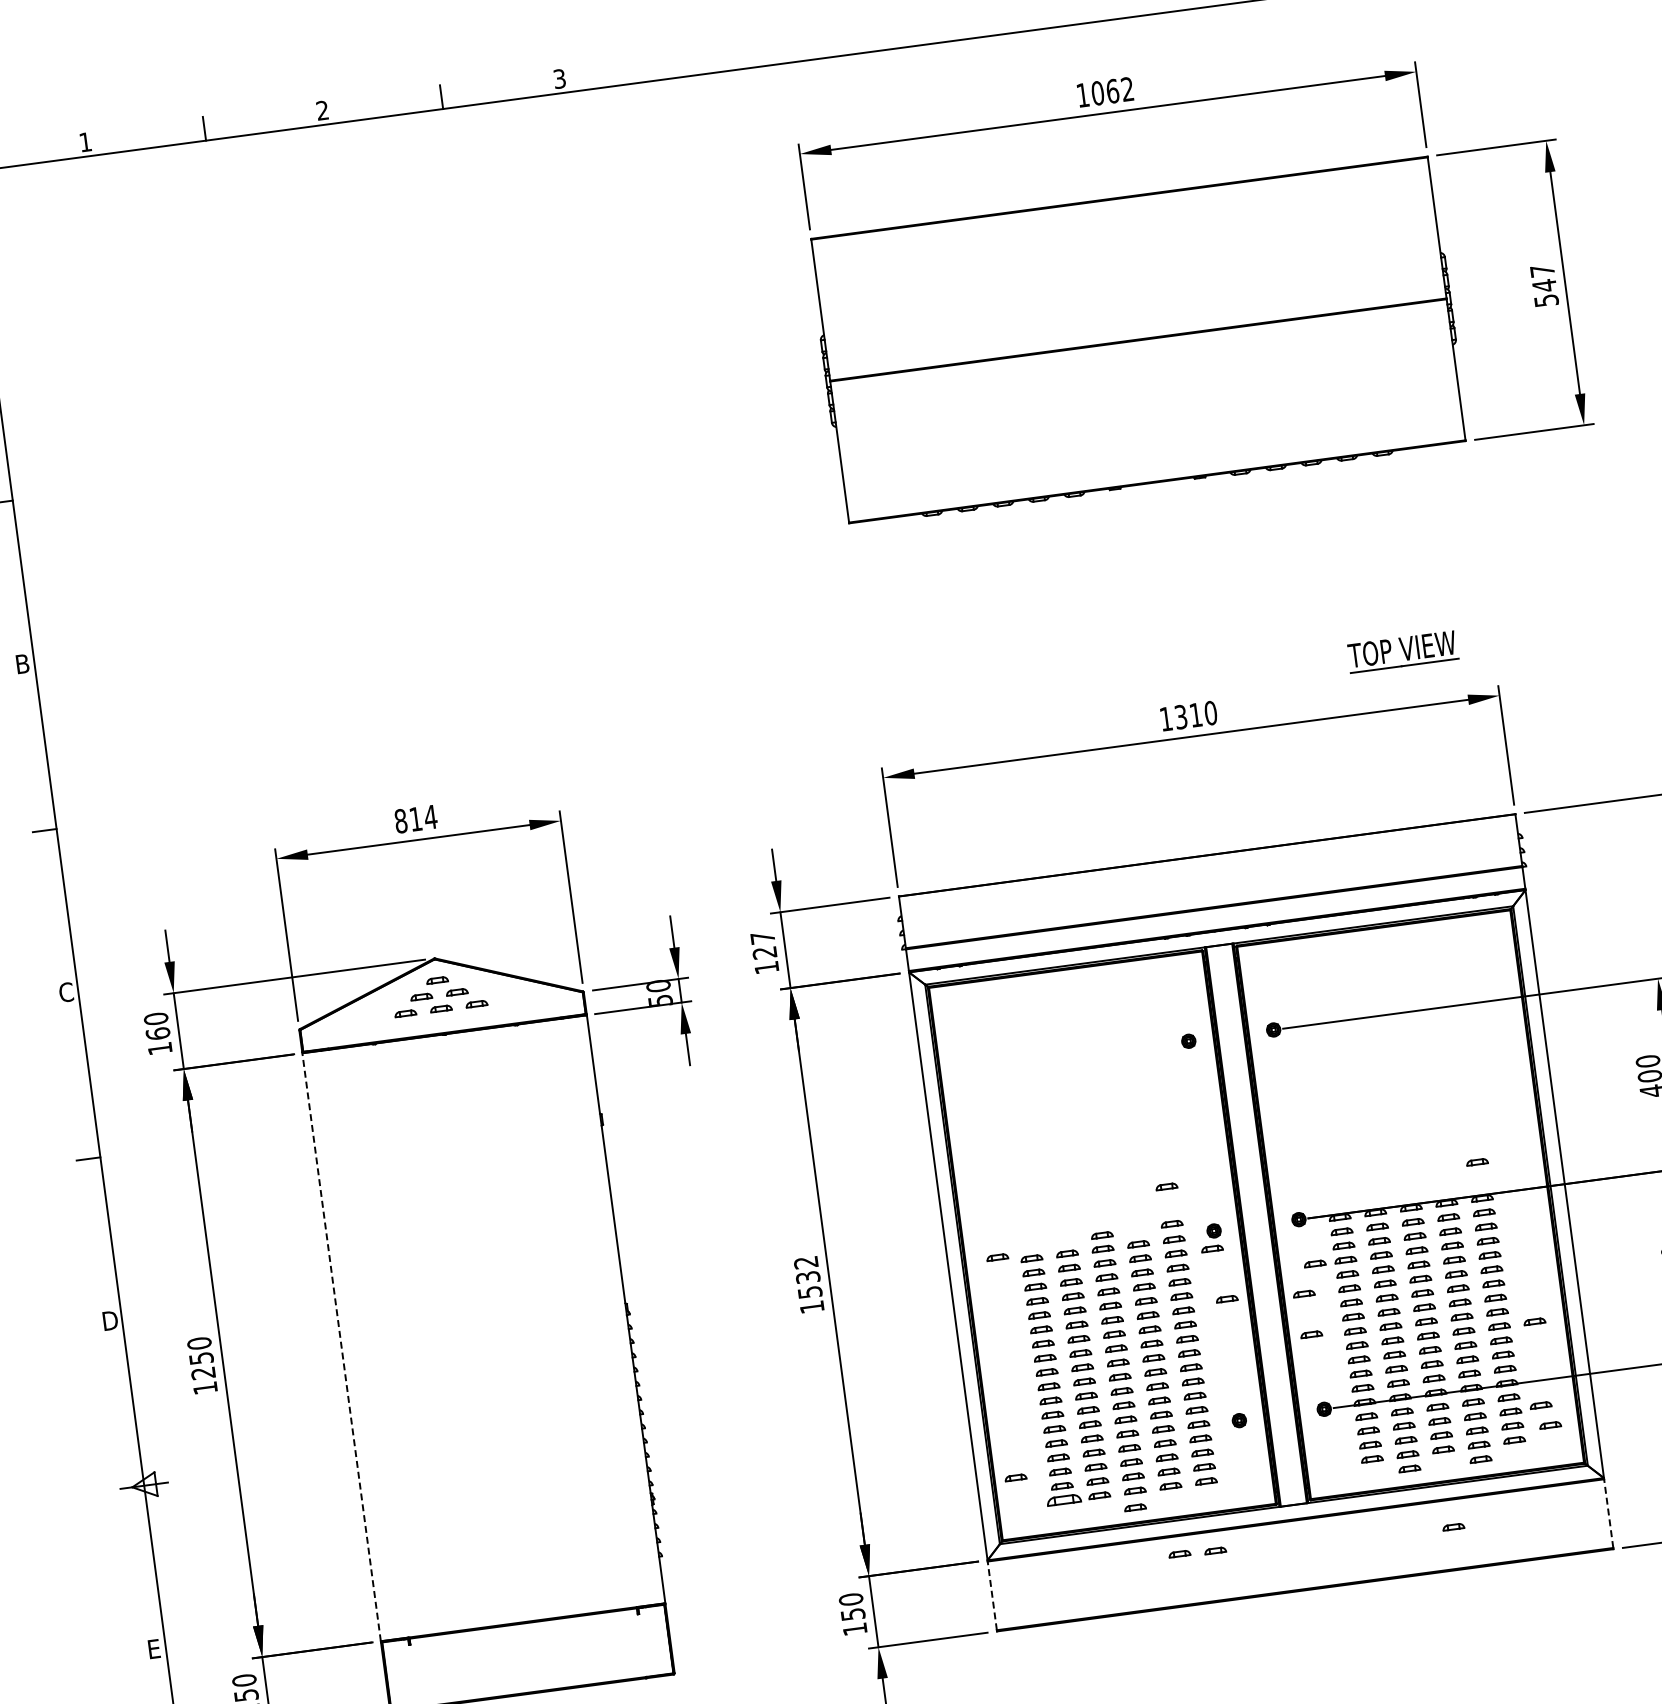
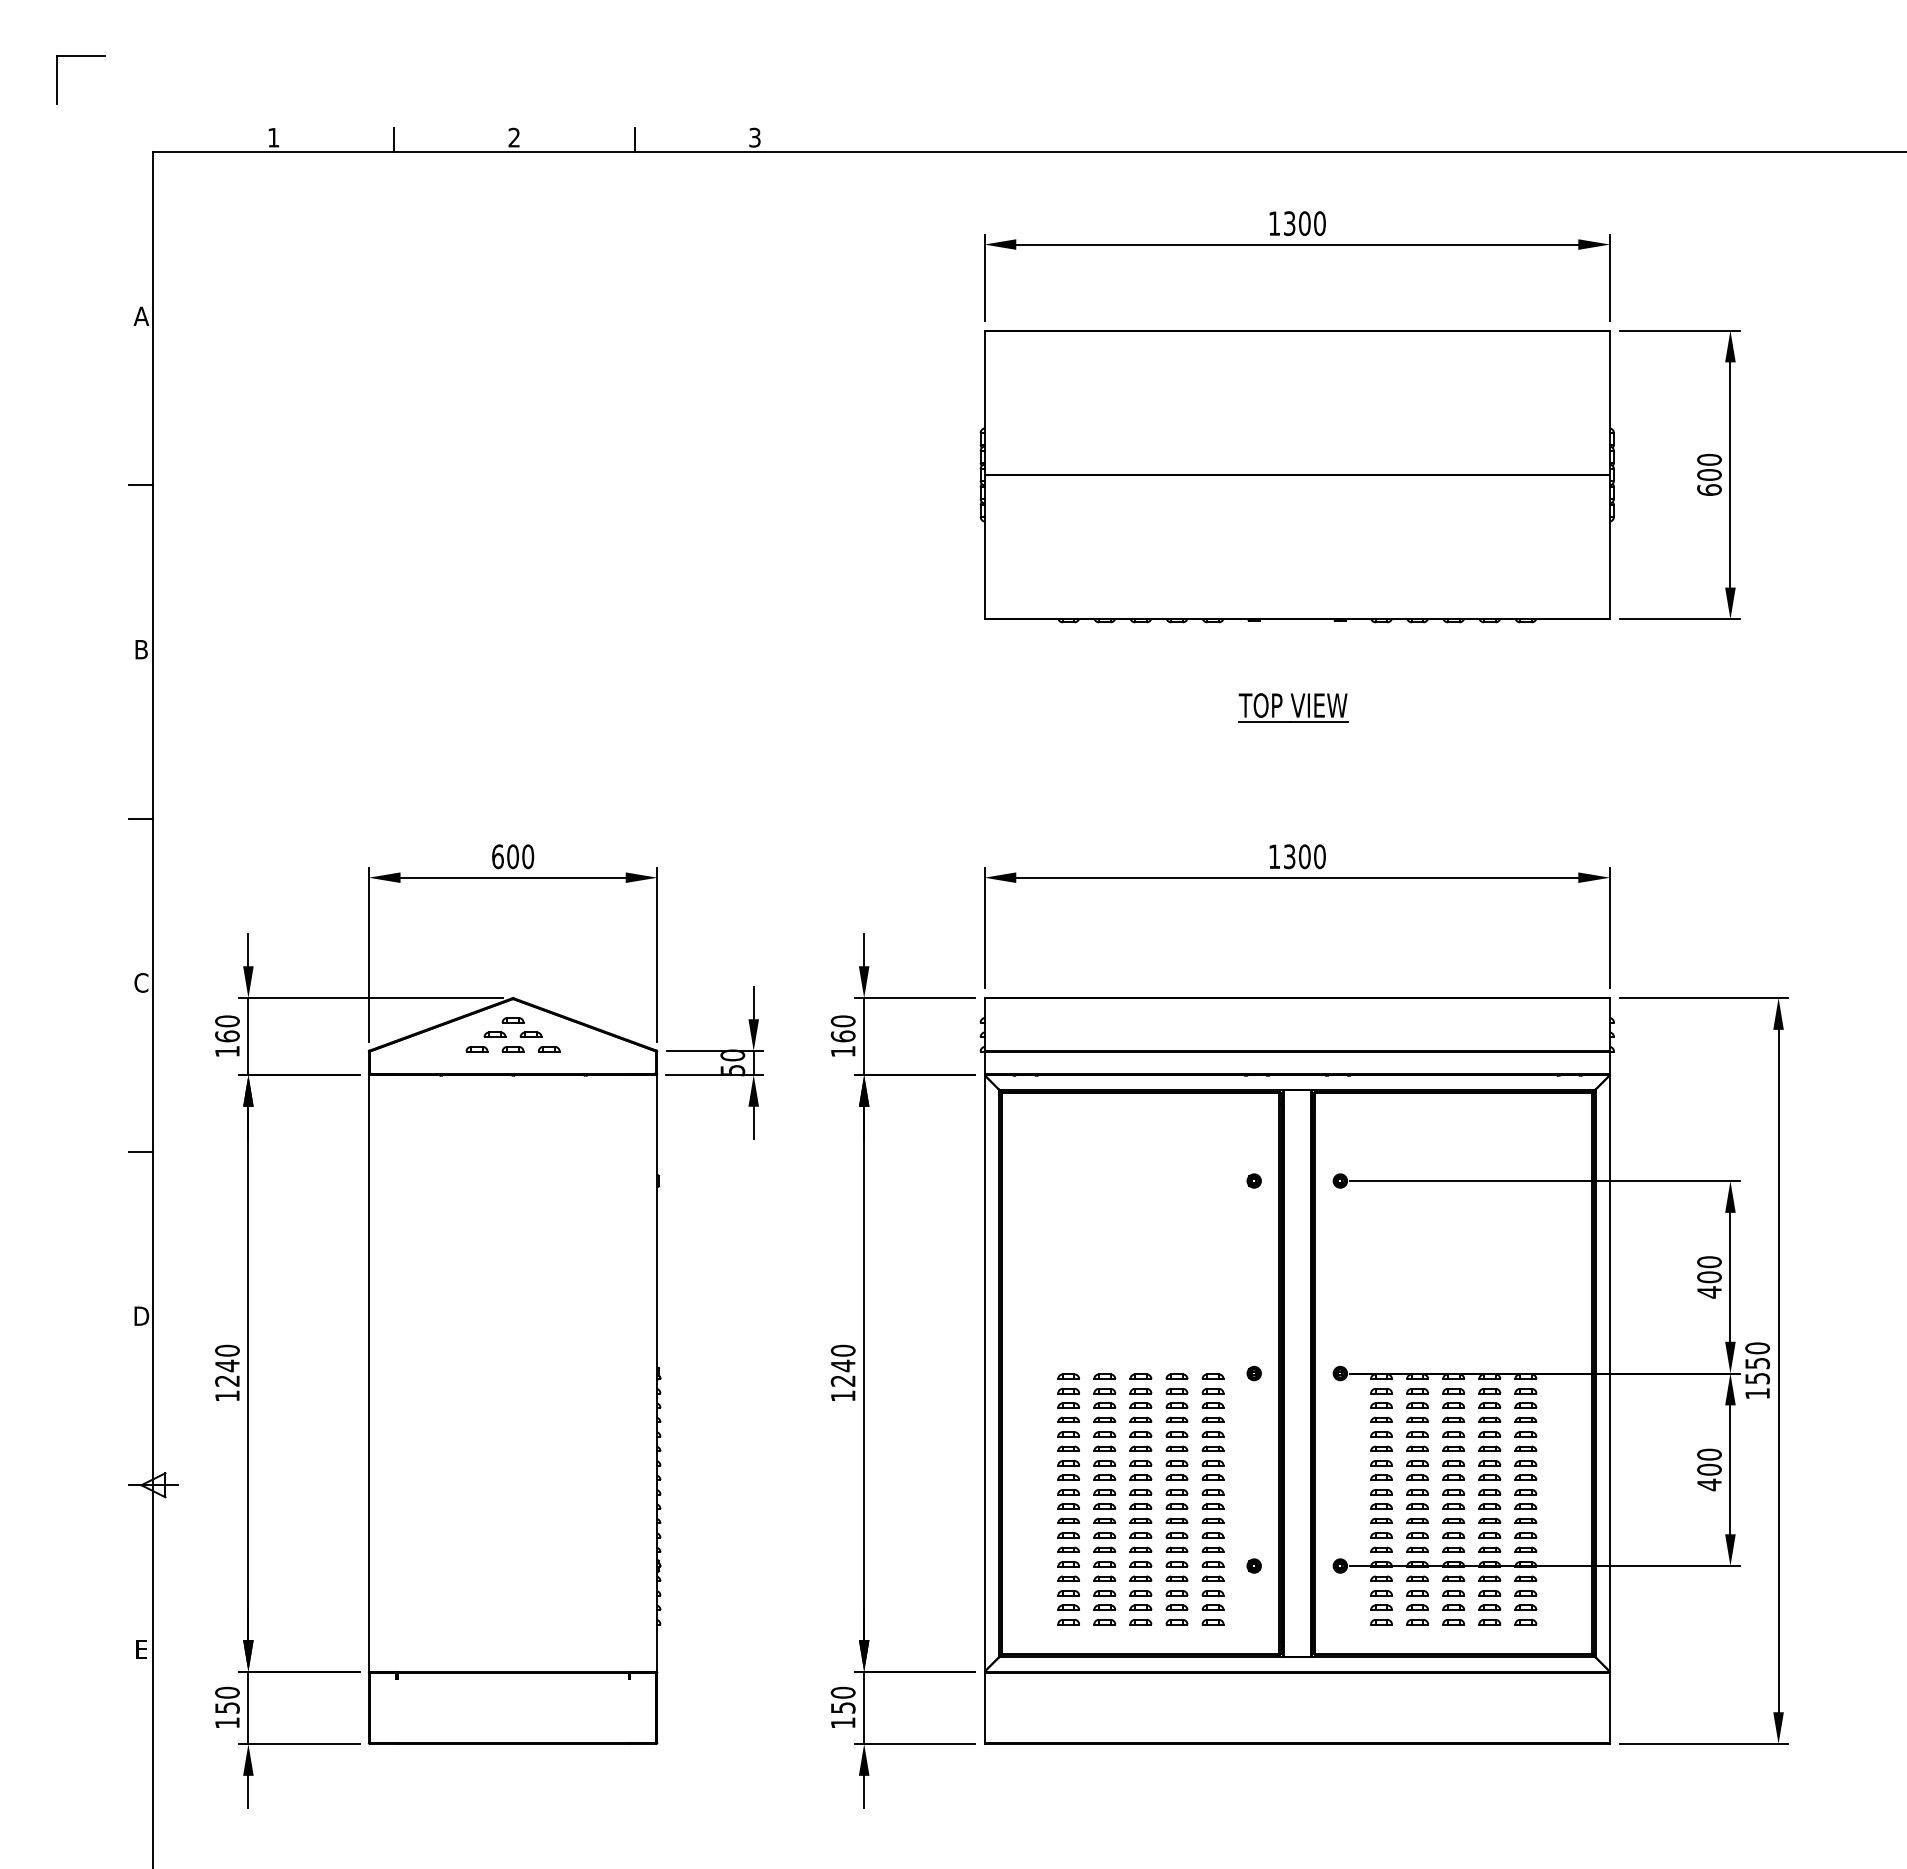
text: (1112, 91) -> (1304, 223), 1062 -> 1300
text: (1544, 285) -> (1709, 474), 547 -> 600
part: (1402, 651) -> (1293, 707), moved
text: (1195, 714) -> (1304, 856), 1310 -> 1300
text: (416, 818) -> (513, 856), 814 -> 600
text: (763, 945) -> (842, 1028), 127 -> 160
part: (1476, 1161) -> (1525, 1339), removed
part: (1166, 1187) -> (1212, 1323), removed
part: (1171, 1223) -> (1212, 1360), removed
part: (1101, 1234) -> (1141, 1362), removed
part: (1211, 1249) -> (1249, 1391), removed
part: (997, 1257) -> (1034, 1371), removed
part: (1314, 1263) -> (1350, 1419), removed
text: (807, 1277) -> (842, 1365), 1532 -> 1240
part: (1304, 1294) -> (1335, 1448), removed
part: (1226, 1299) -> (1257, 1443), removed
part: (1534, 1321) -> (1561, 1506), removed
part: (1311, 1334) -> (1337, 1489), removed
line: (341, 1346) -> (368, 1372), dashed -> solid
text: (201, 1358) -> (227, 1365), 1250 -> 1240
part: (1540, 1404) -> (1556, 1590), removed
part: (1550, 1424) -> (1563, 1611), removed
part: (1480, 1459) -> (1489, 1636), removed
part: (1409, 1468) -> (1417, 1636), removed
part: (1015, 1478) -> (1023, 1593), removed
part: (1063, 1500) -> (1068, 1622), size x0.62
part: (1134, 1507) -> (1138, 1638), removed
line: (1609, 1513) -> (1610, 1707), dashed -> solid
part: (1453, 1526) -> (1453, 1700), removed
part: (1214, 1550) -> (1212, 1692), removed
part: (1179, 1554) -> (1176, 1691), removed
line: (992, 1595) -> (984, 1707), dashed -> solid

